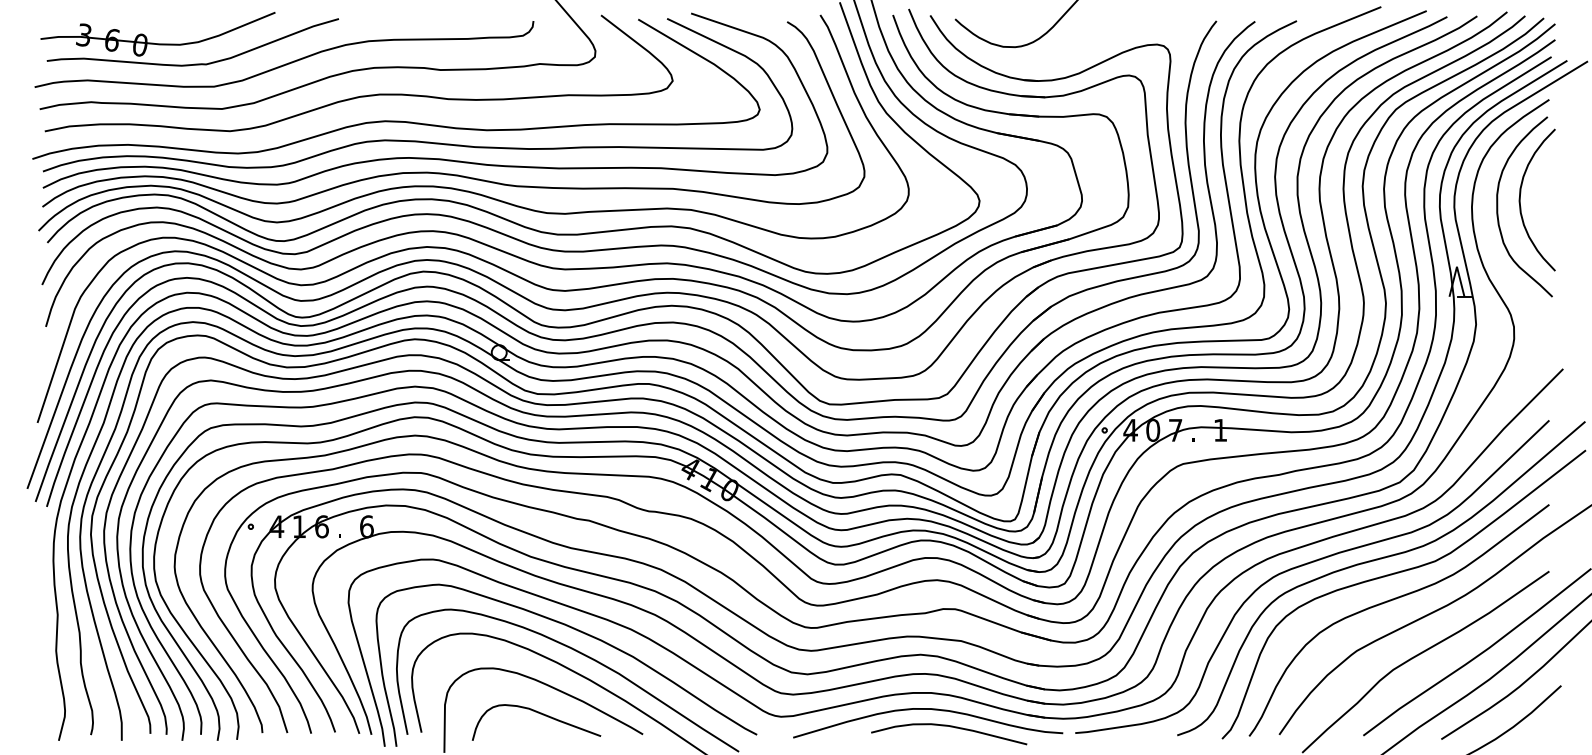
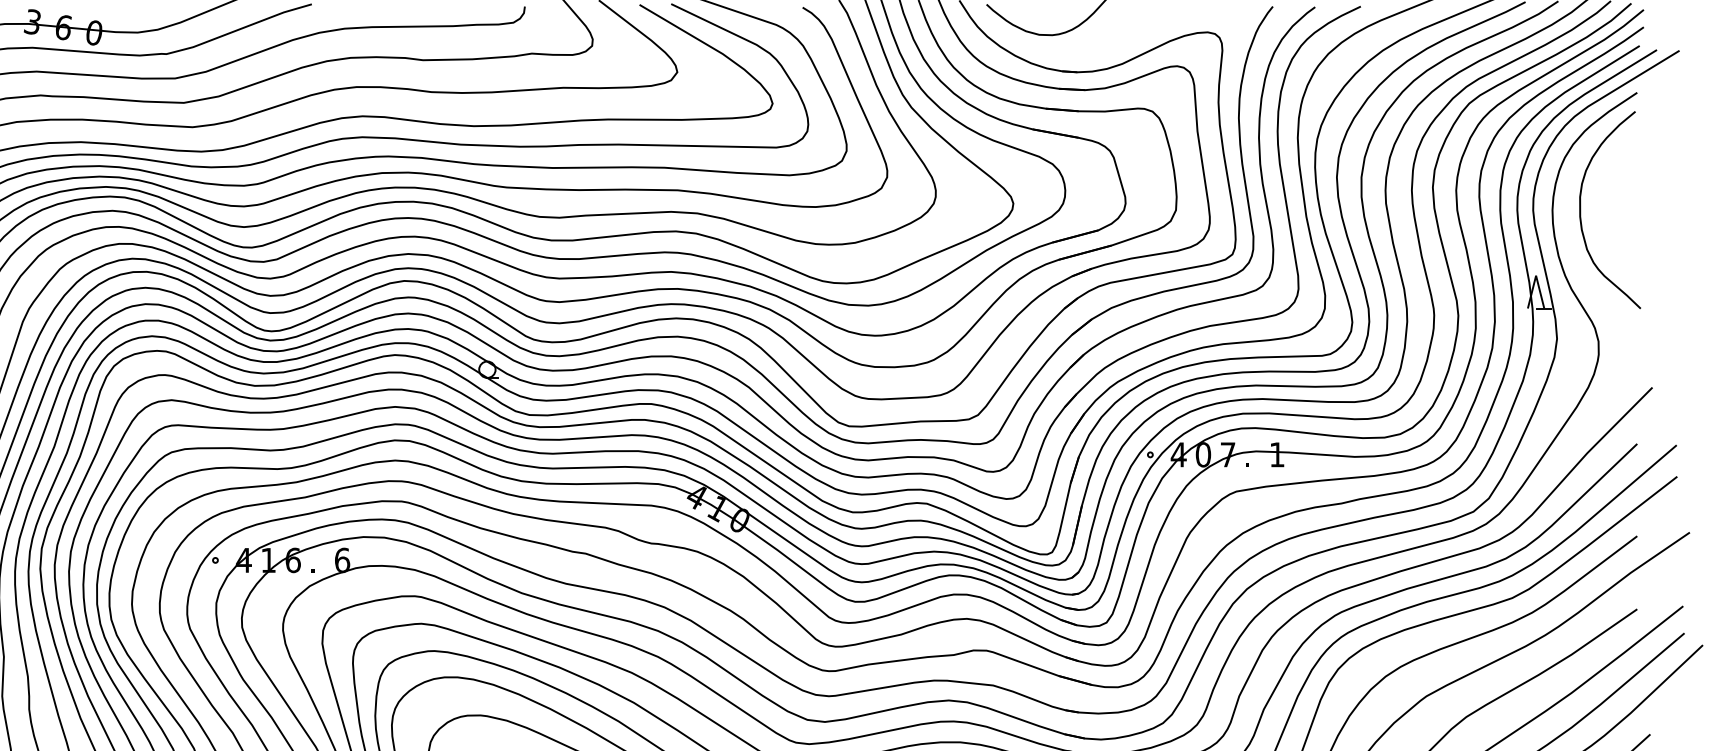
curve: (1520, 199) -> (1605, 201), removed

